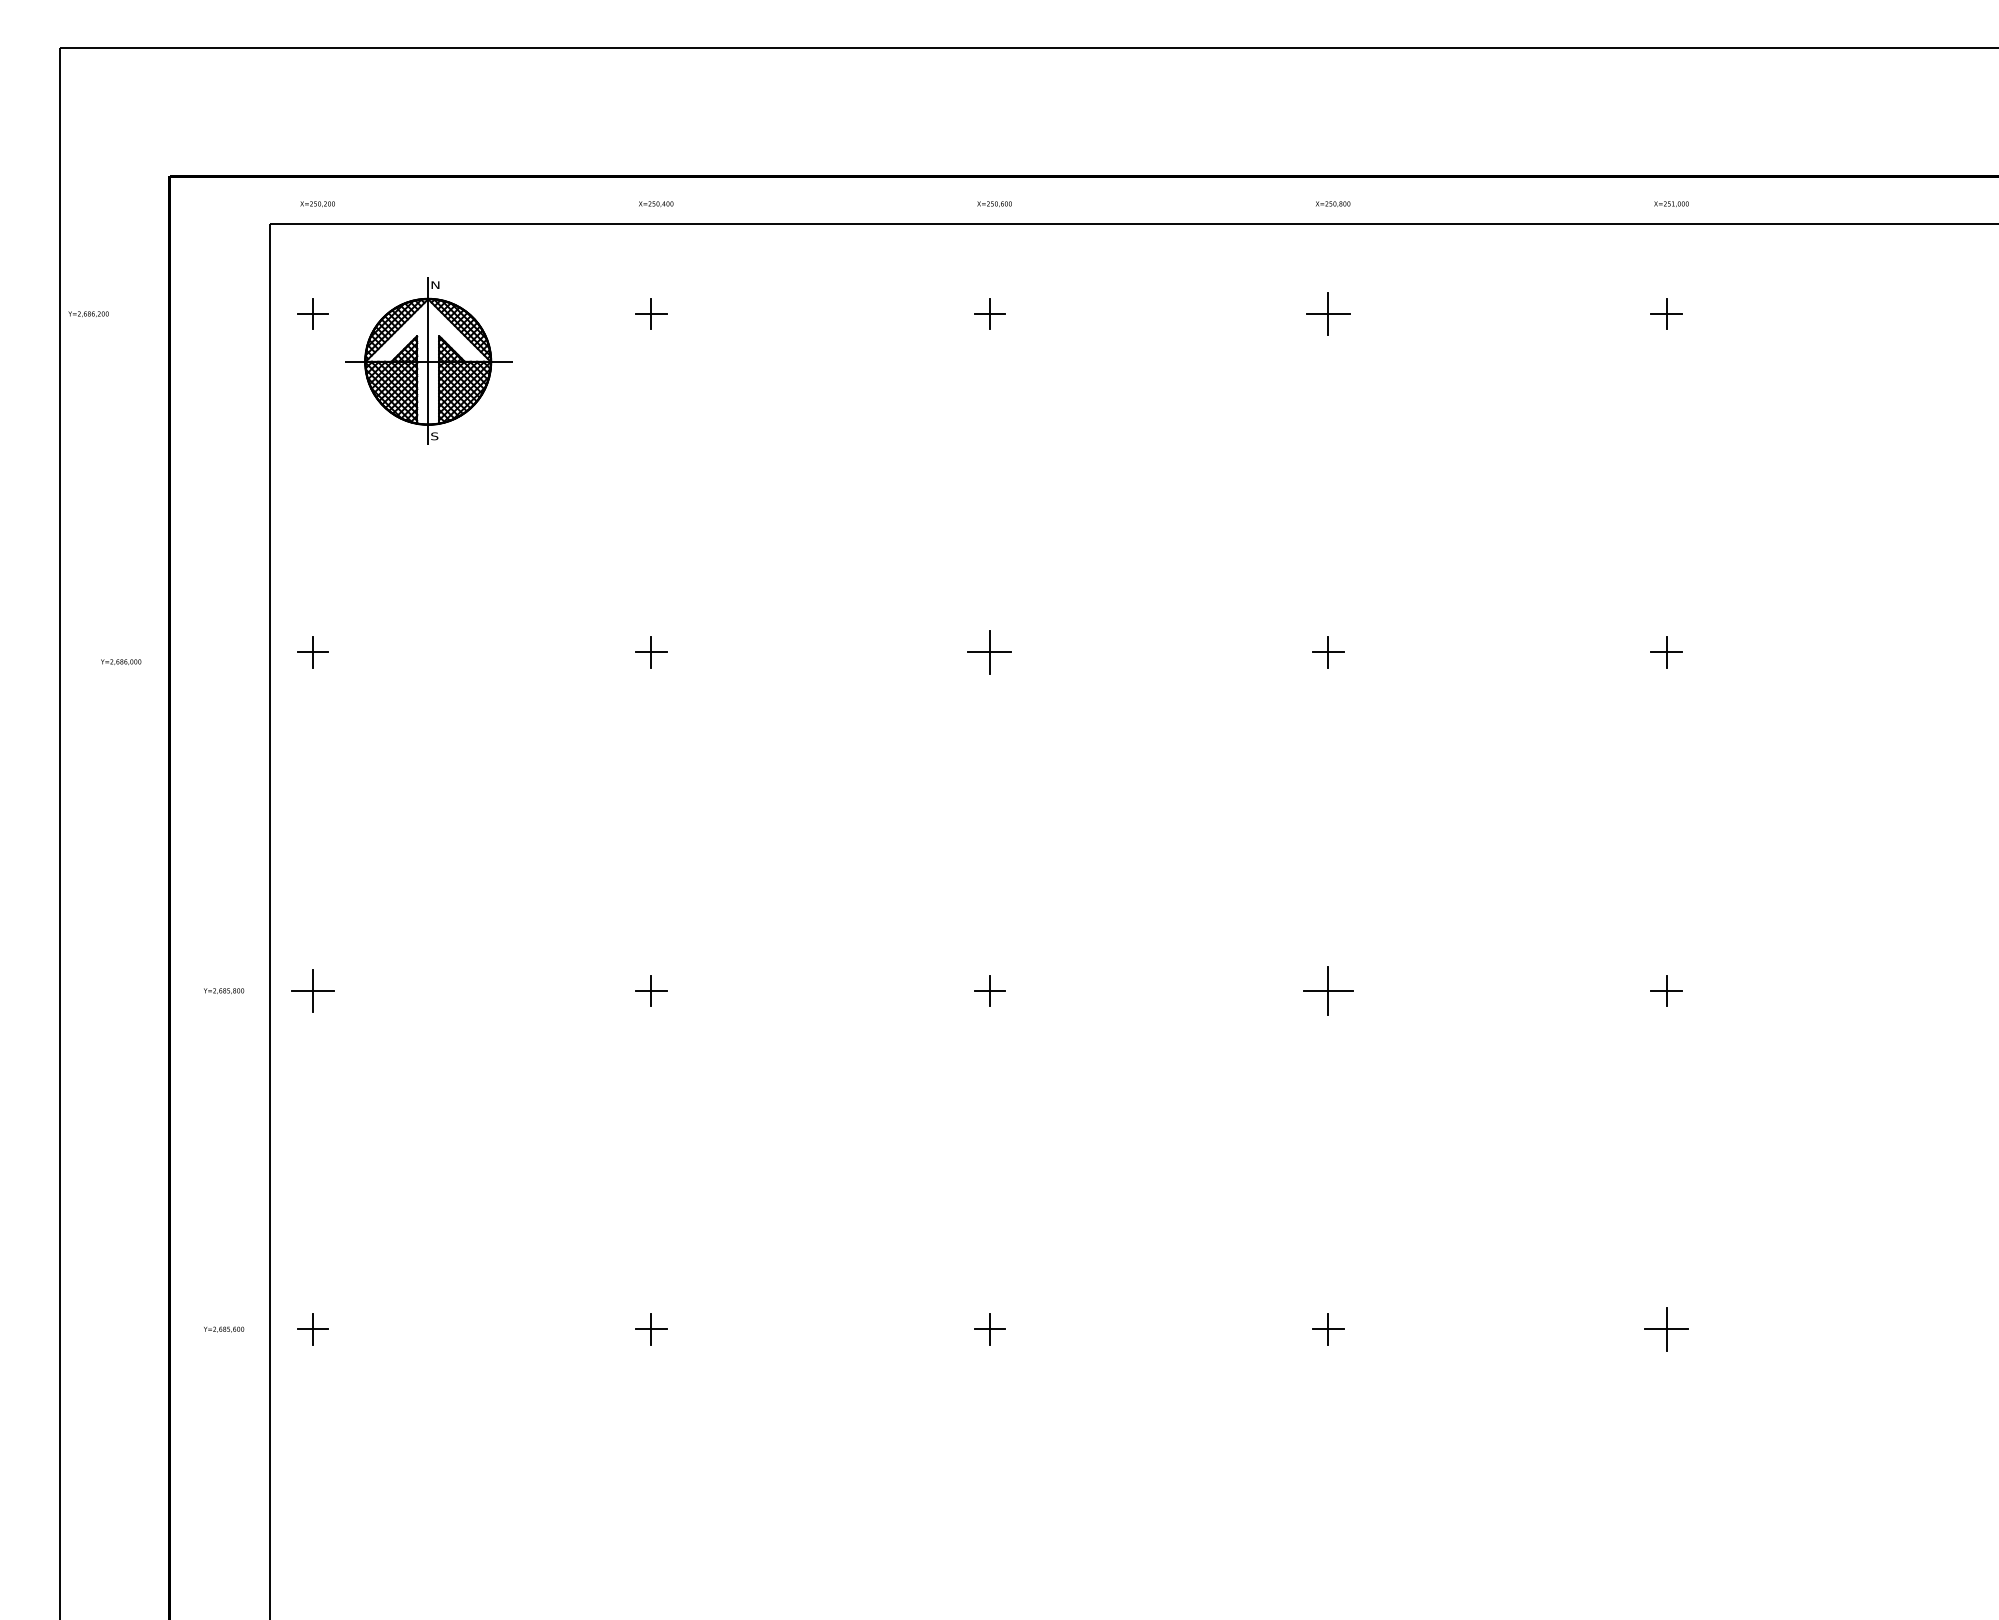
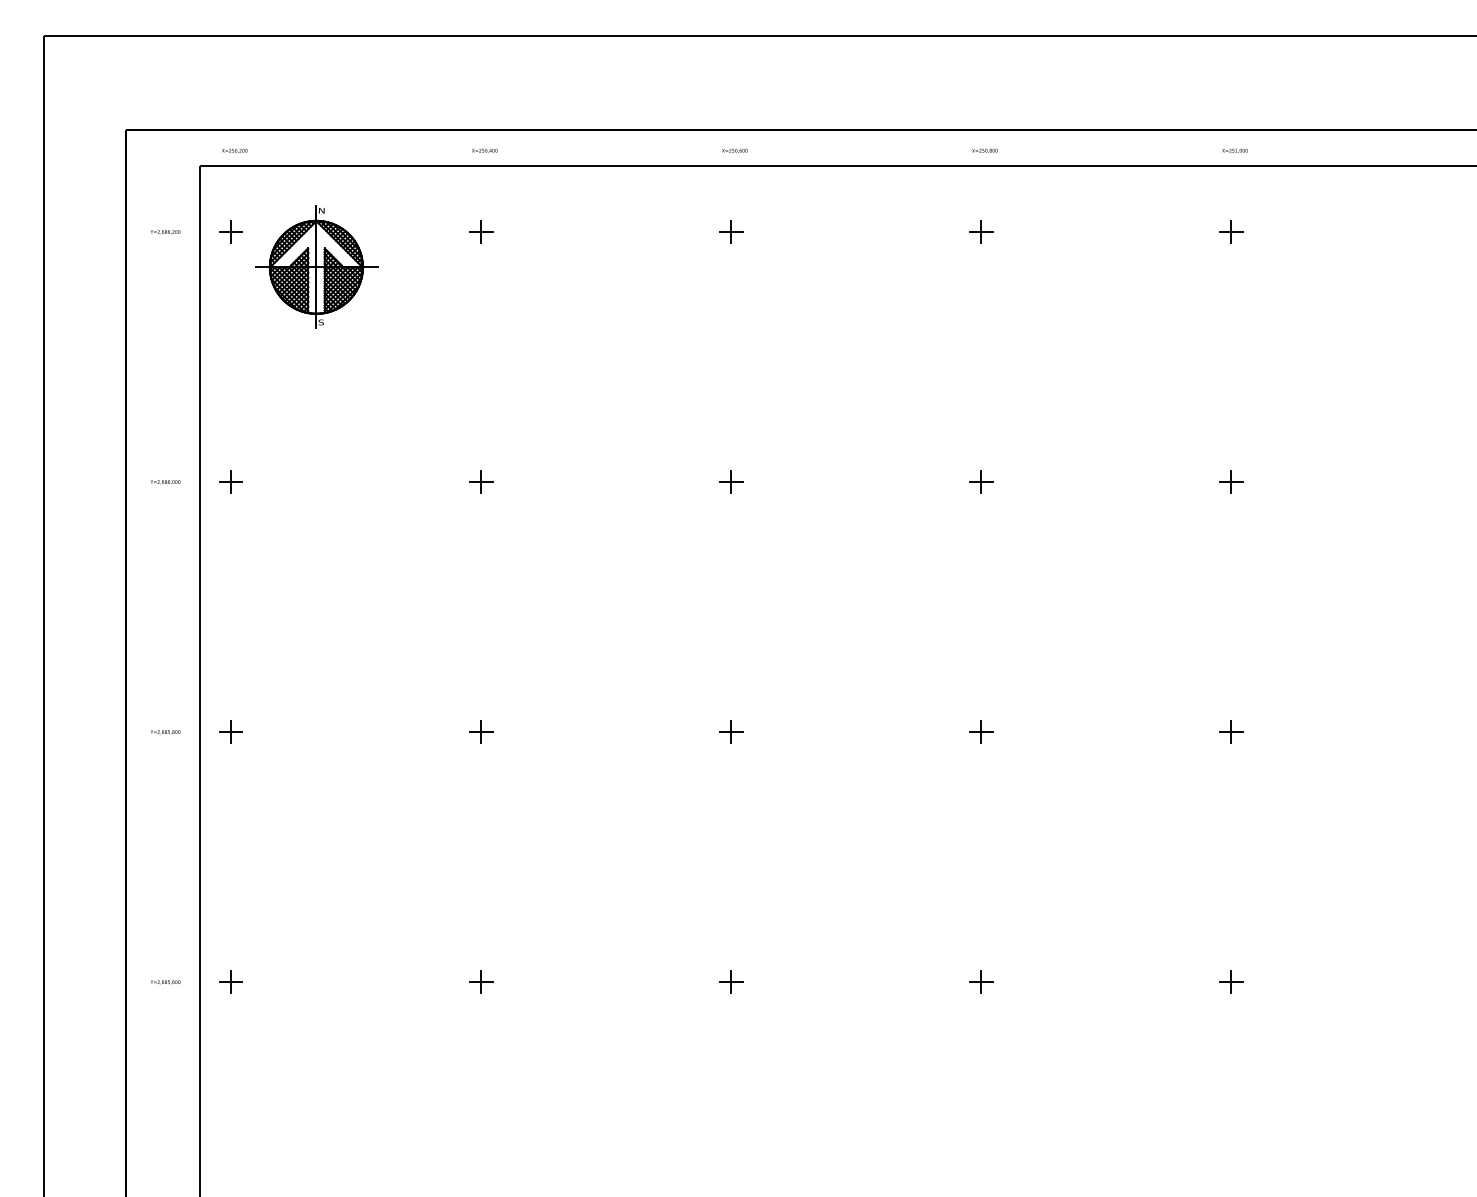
part: (1328, 313) -> (981, 231), size x0.71
text: (88, 314) -> (165, 232), moved
part: (990, 651) -> (731, 481), size x0.71
text: (121, 662) -> (165, 482), moved
part: (311, 990) -> (230, 731), size x0.71
part: (1328, 990) -> (981, 731), size x0.62
part: (1666, 1328) -> (1231, 981), size x0.71

